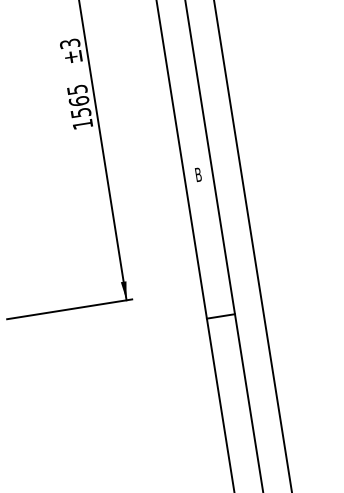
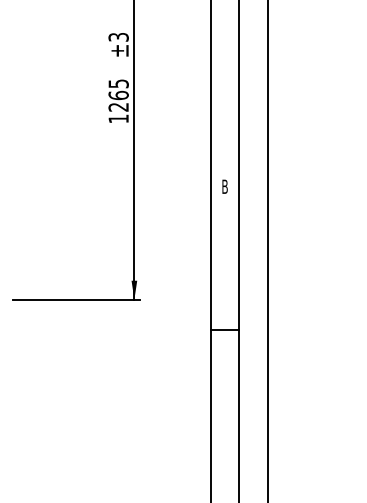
text: (80, 113) -> (118, 107), 1565 -> 1265

